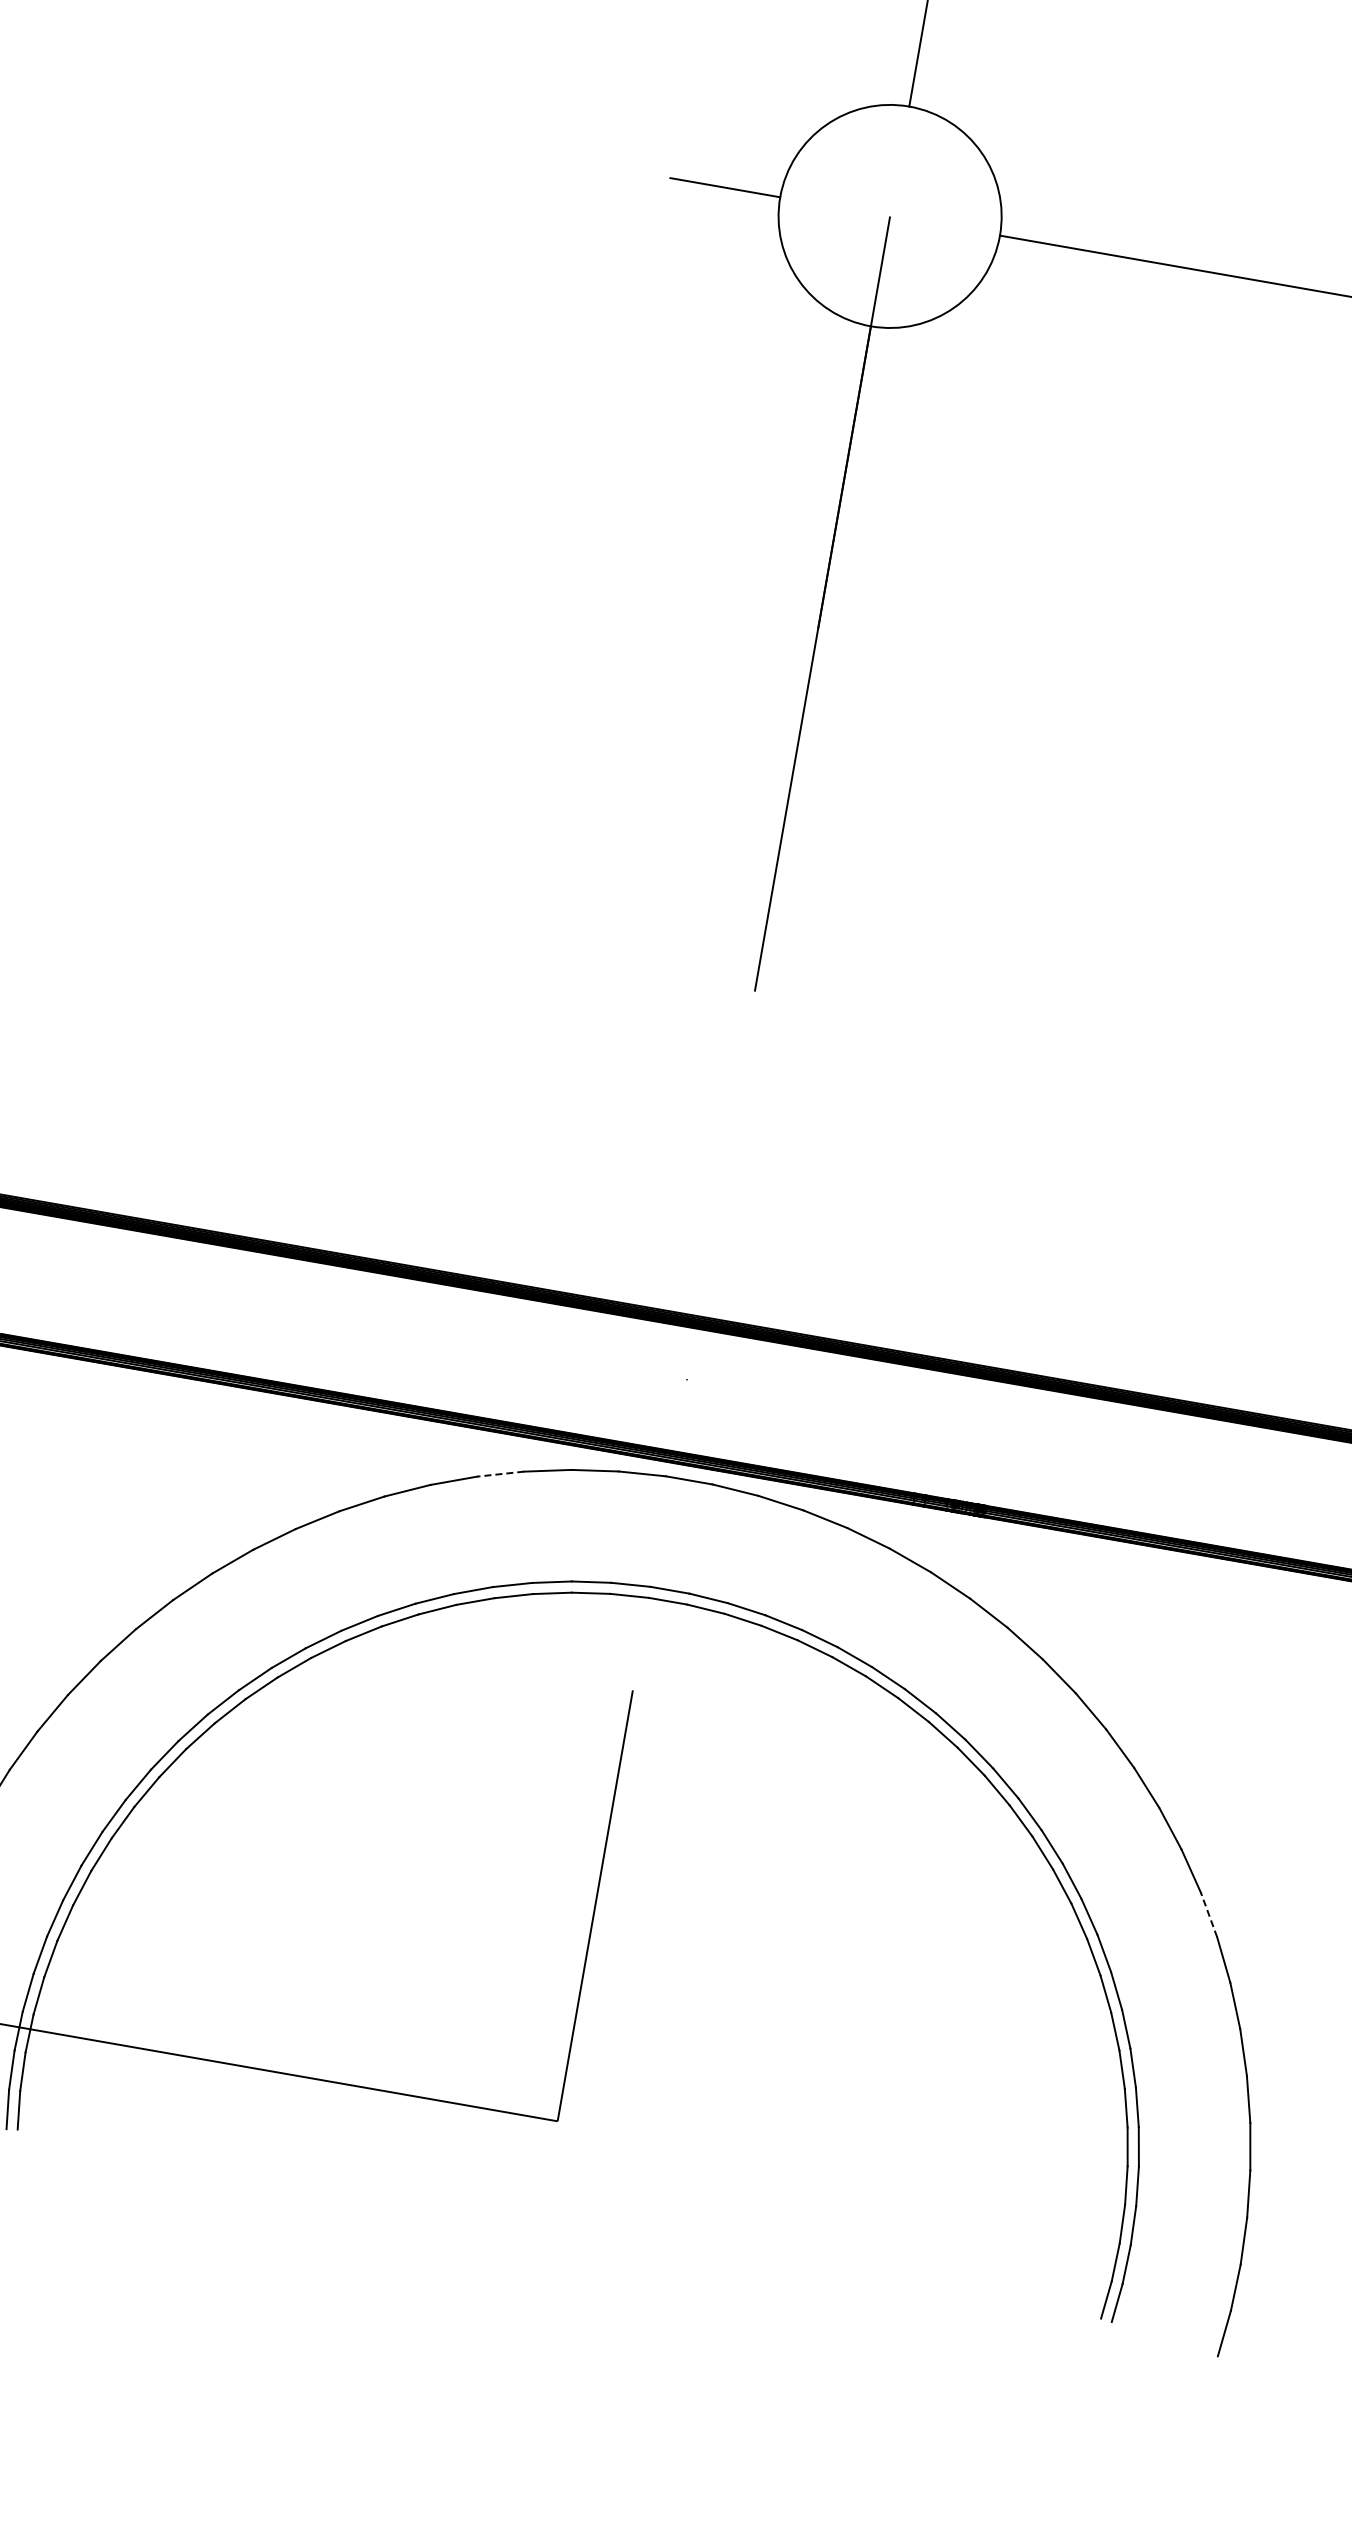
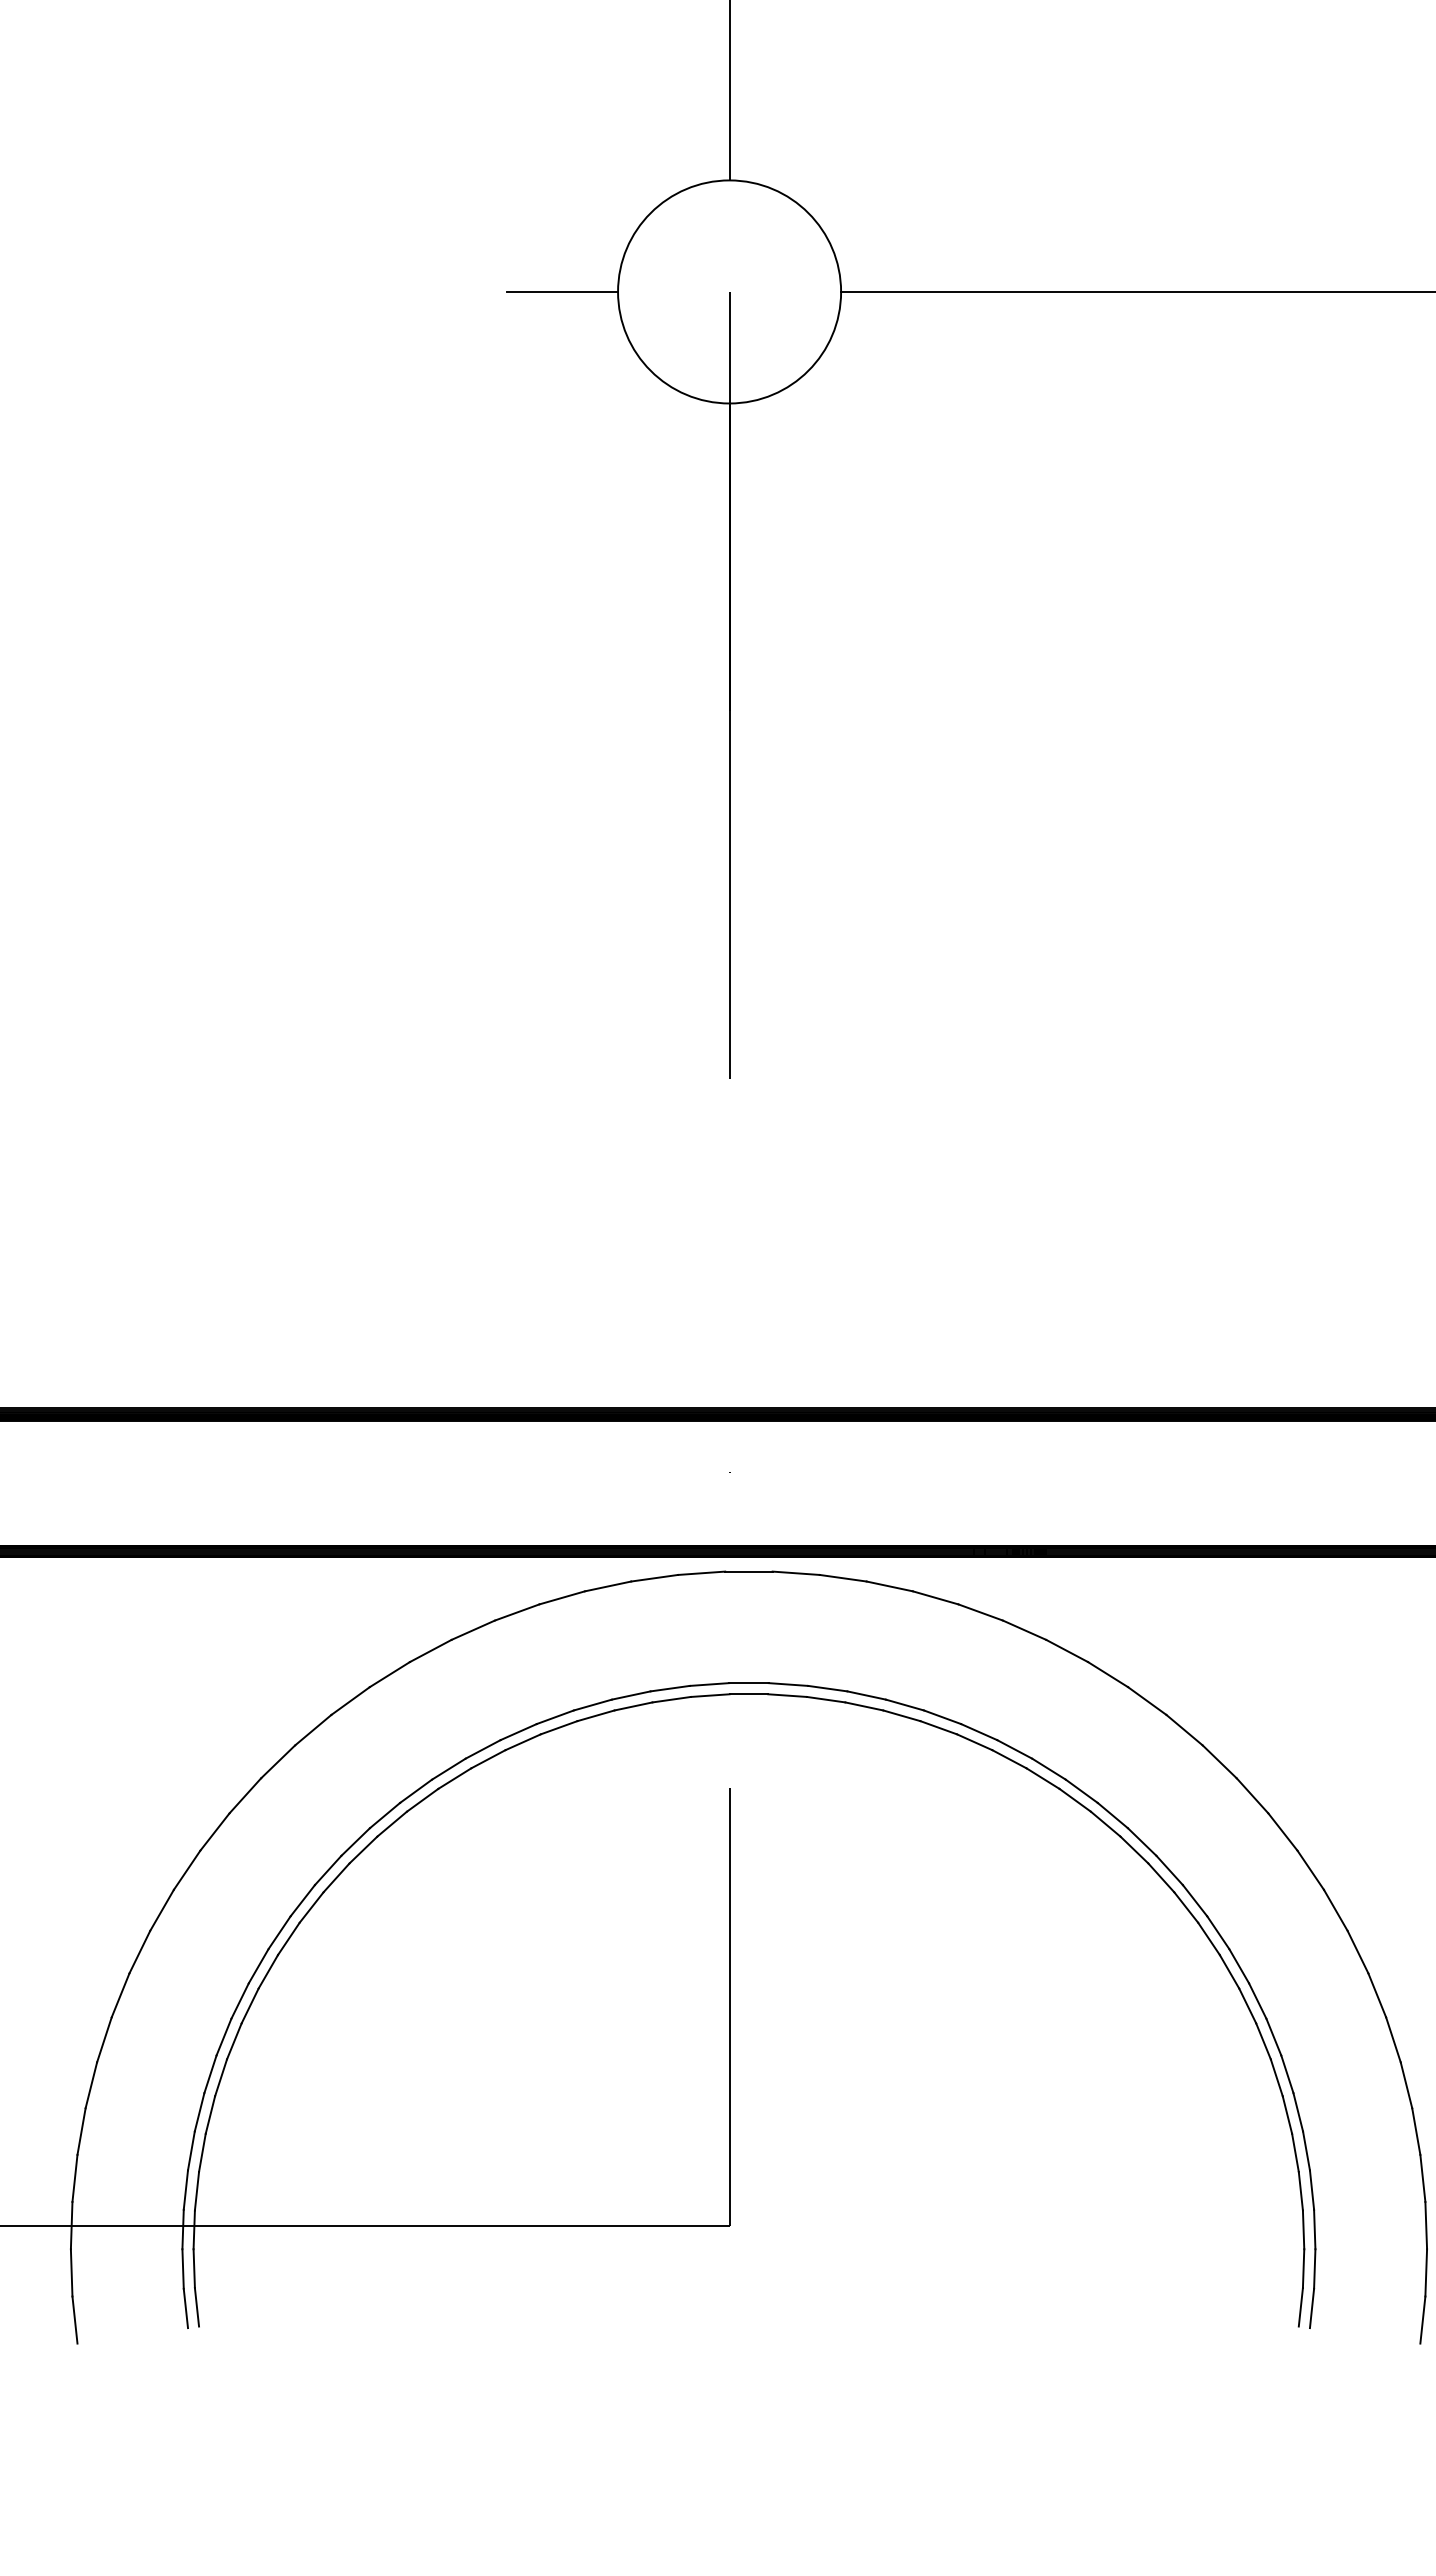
line: (501, 1473) -> (562, 1597), dashed -> solid
line: (1208, 1915) -> (1335, 1910), dashed -> solid

